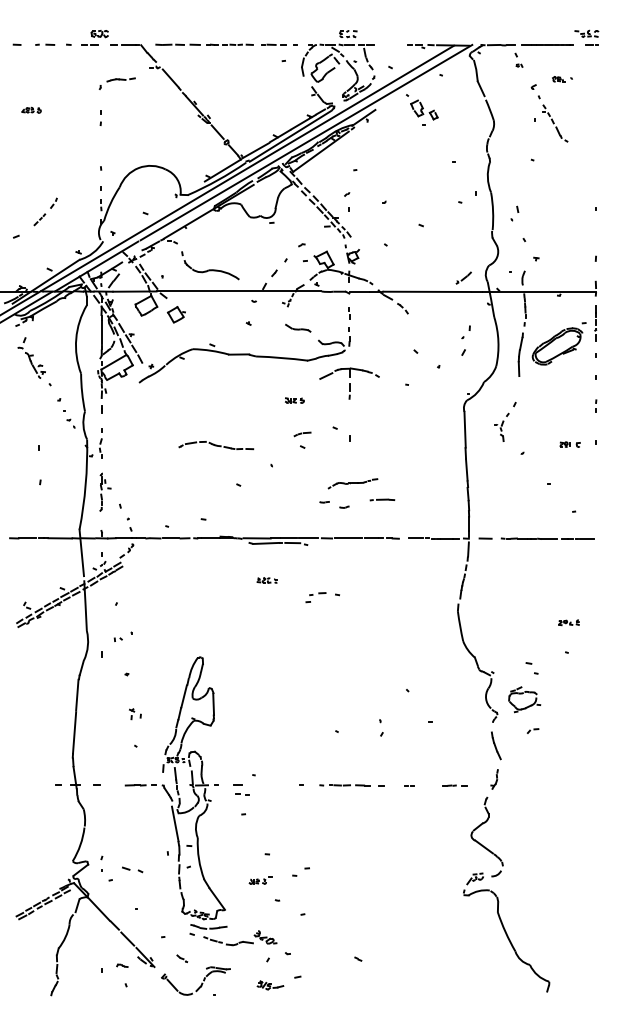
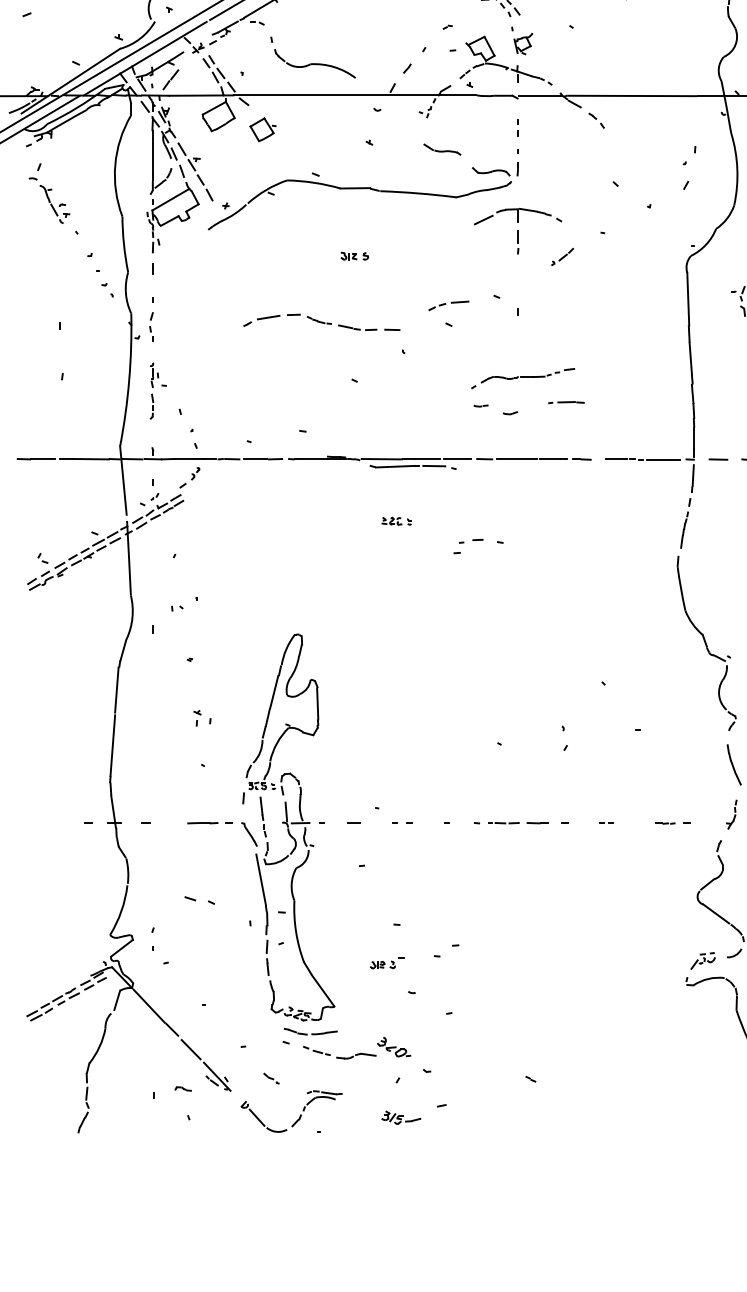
part: (463, 277) -> (562, 256), moved
part: (294, 400) -> (354, 256), moved
part: (302, 434) -> (448, 306), size x1.67
part: (215, 445) -> (320, 322), size x1.43
part: (352, 483) -> (522, 378), size x1.43
part: (242, 794) -> (401, 823), moved
part: (132, 869) -> (199, 899), moved

